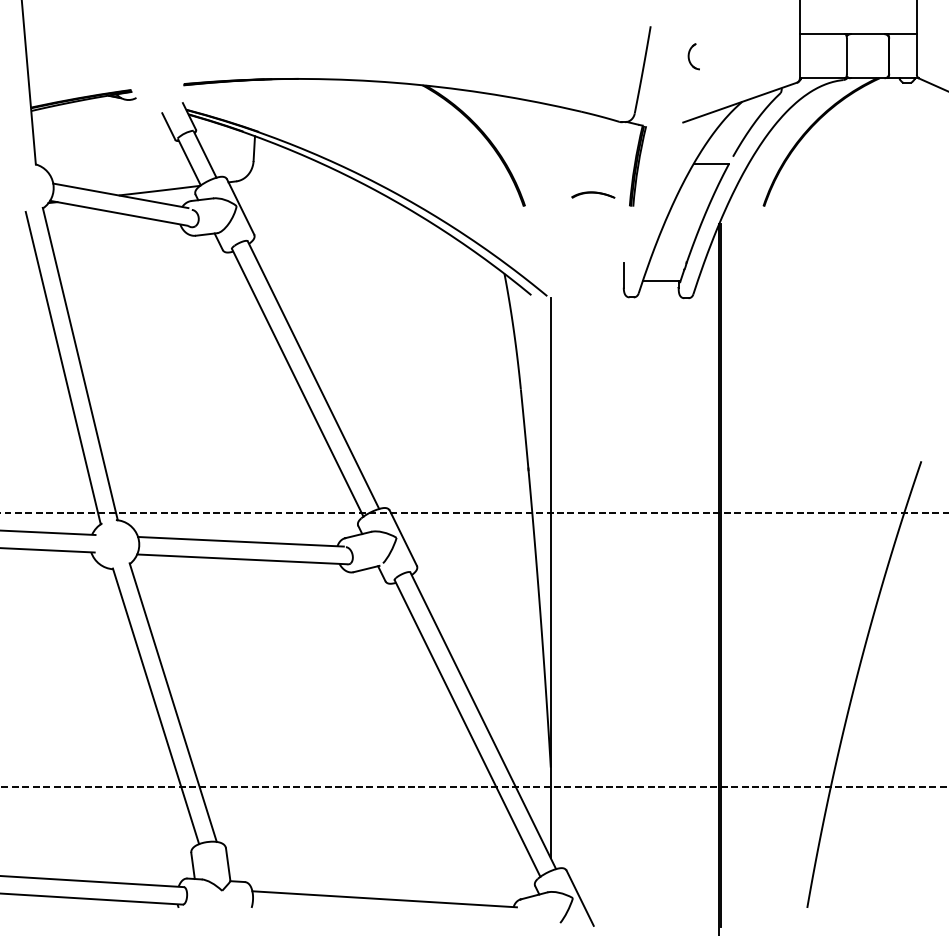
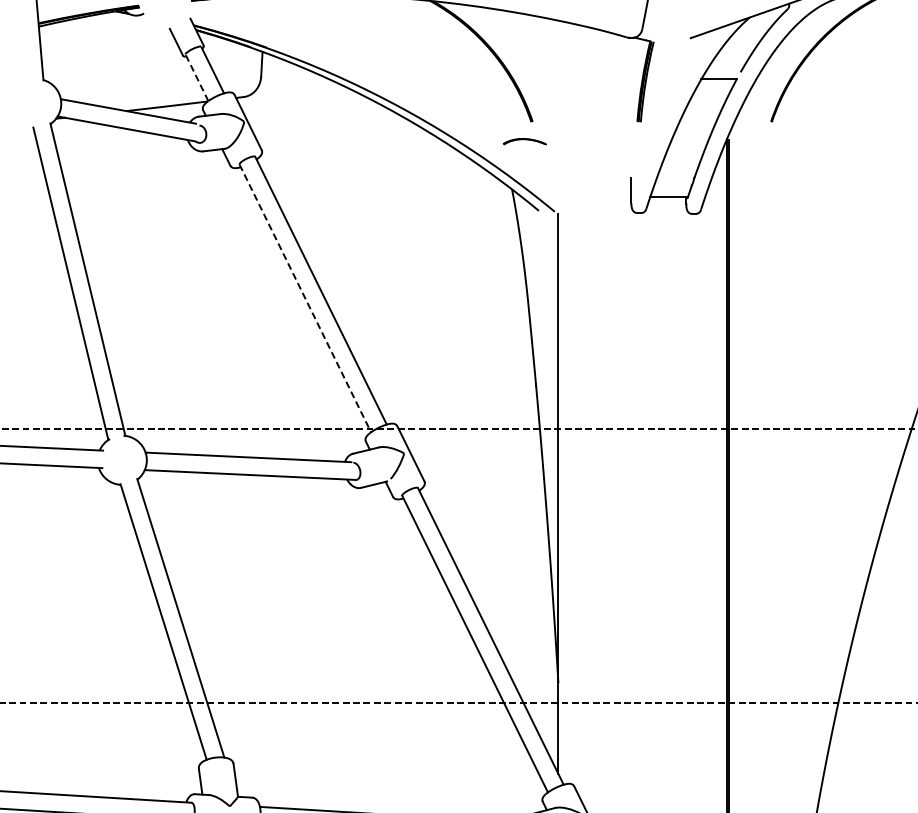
line: (189, 162) -> (197, 78), solid -> dashed
part: (593, 194) -> (525, 141), moved
line: (297, 383) -> (305, 299), solid -> dashed

